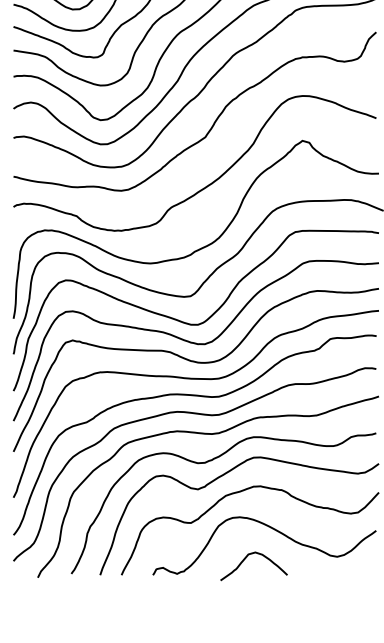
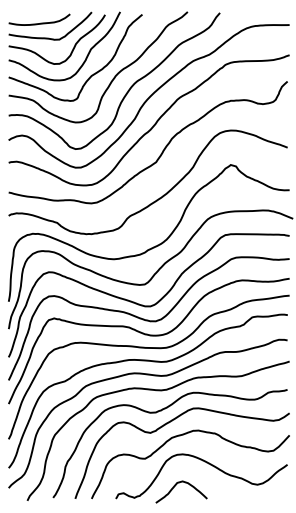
curve: (247, 557) -> (176, 485), moved

